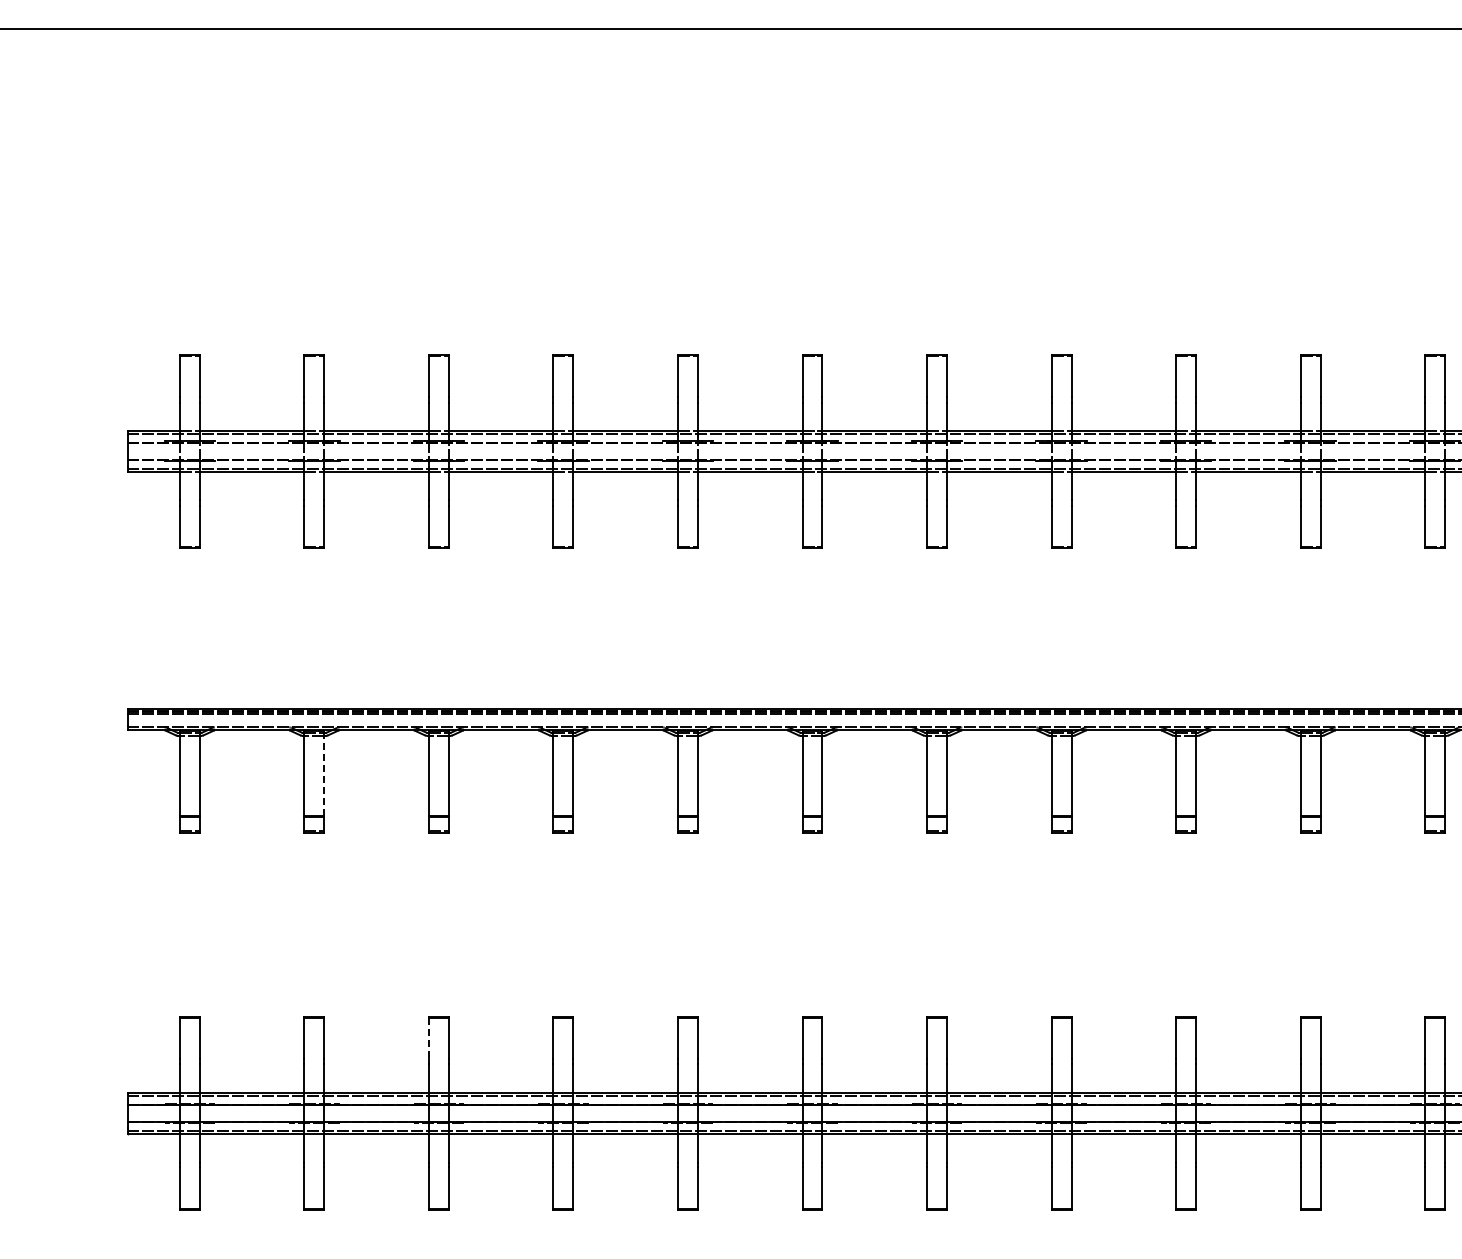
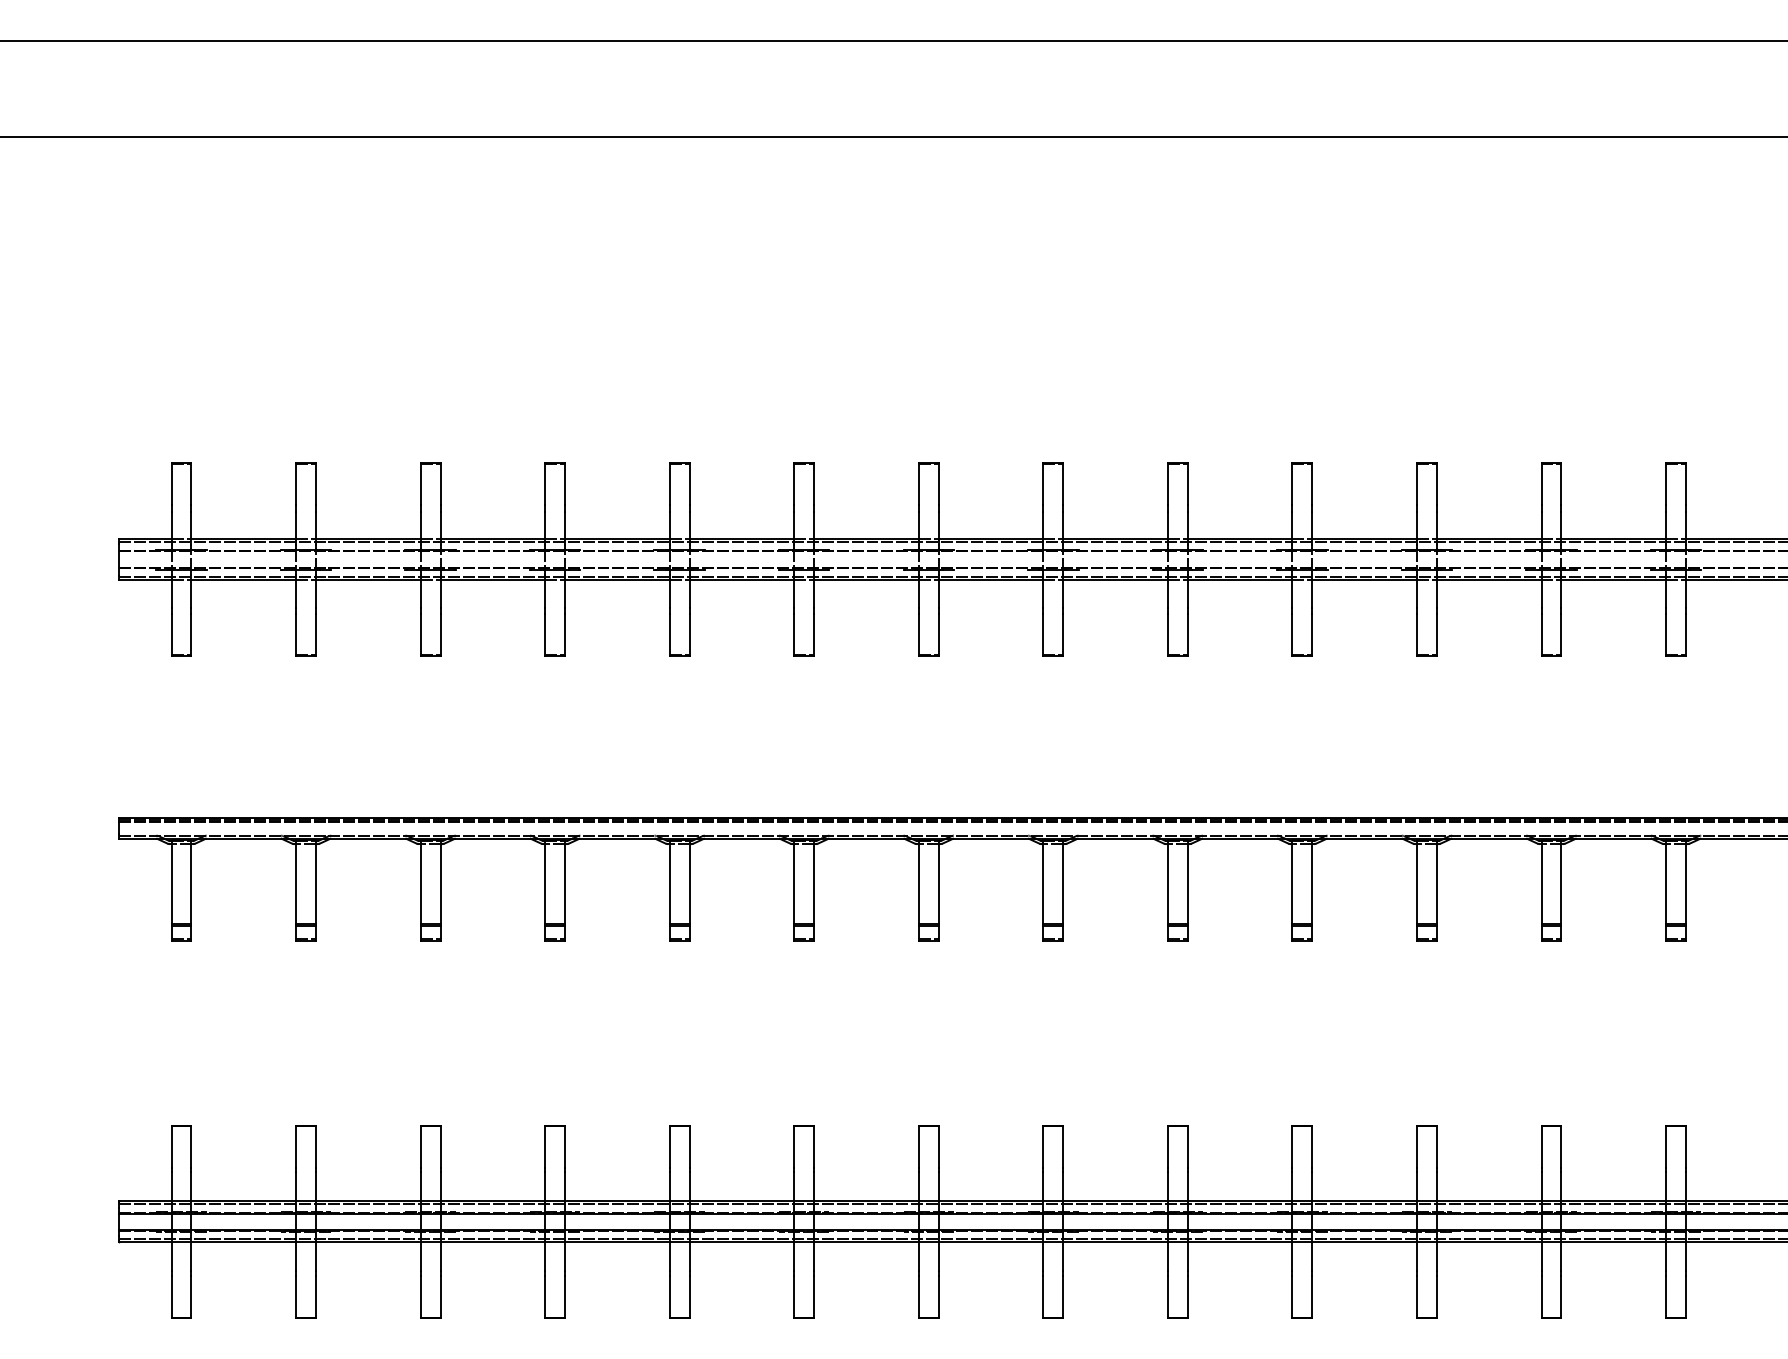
line: (324, 775) -> (316, 883), dashed -> solid
line: (428, 1038) -> (420, 1146), dashed -> solid

